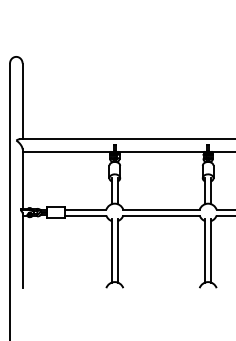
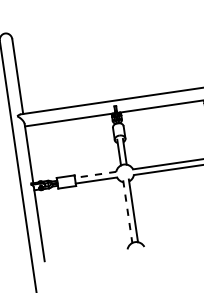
line: (85, 209) -> (95, 174), solid -> dashed
line: (111, 250) -> (127, 211), solid -> dashed

